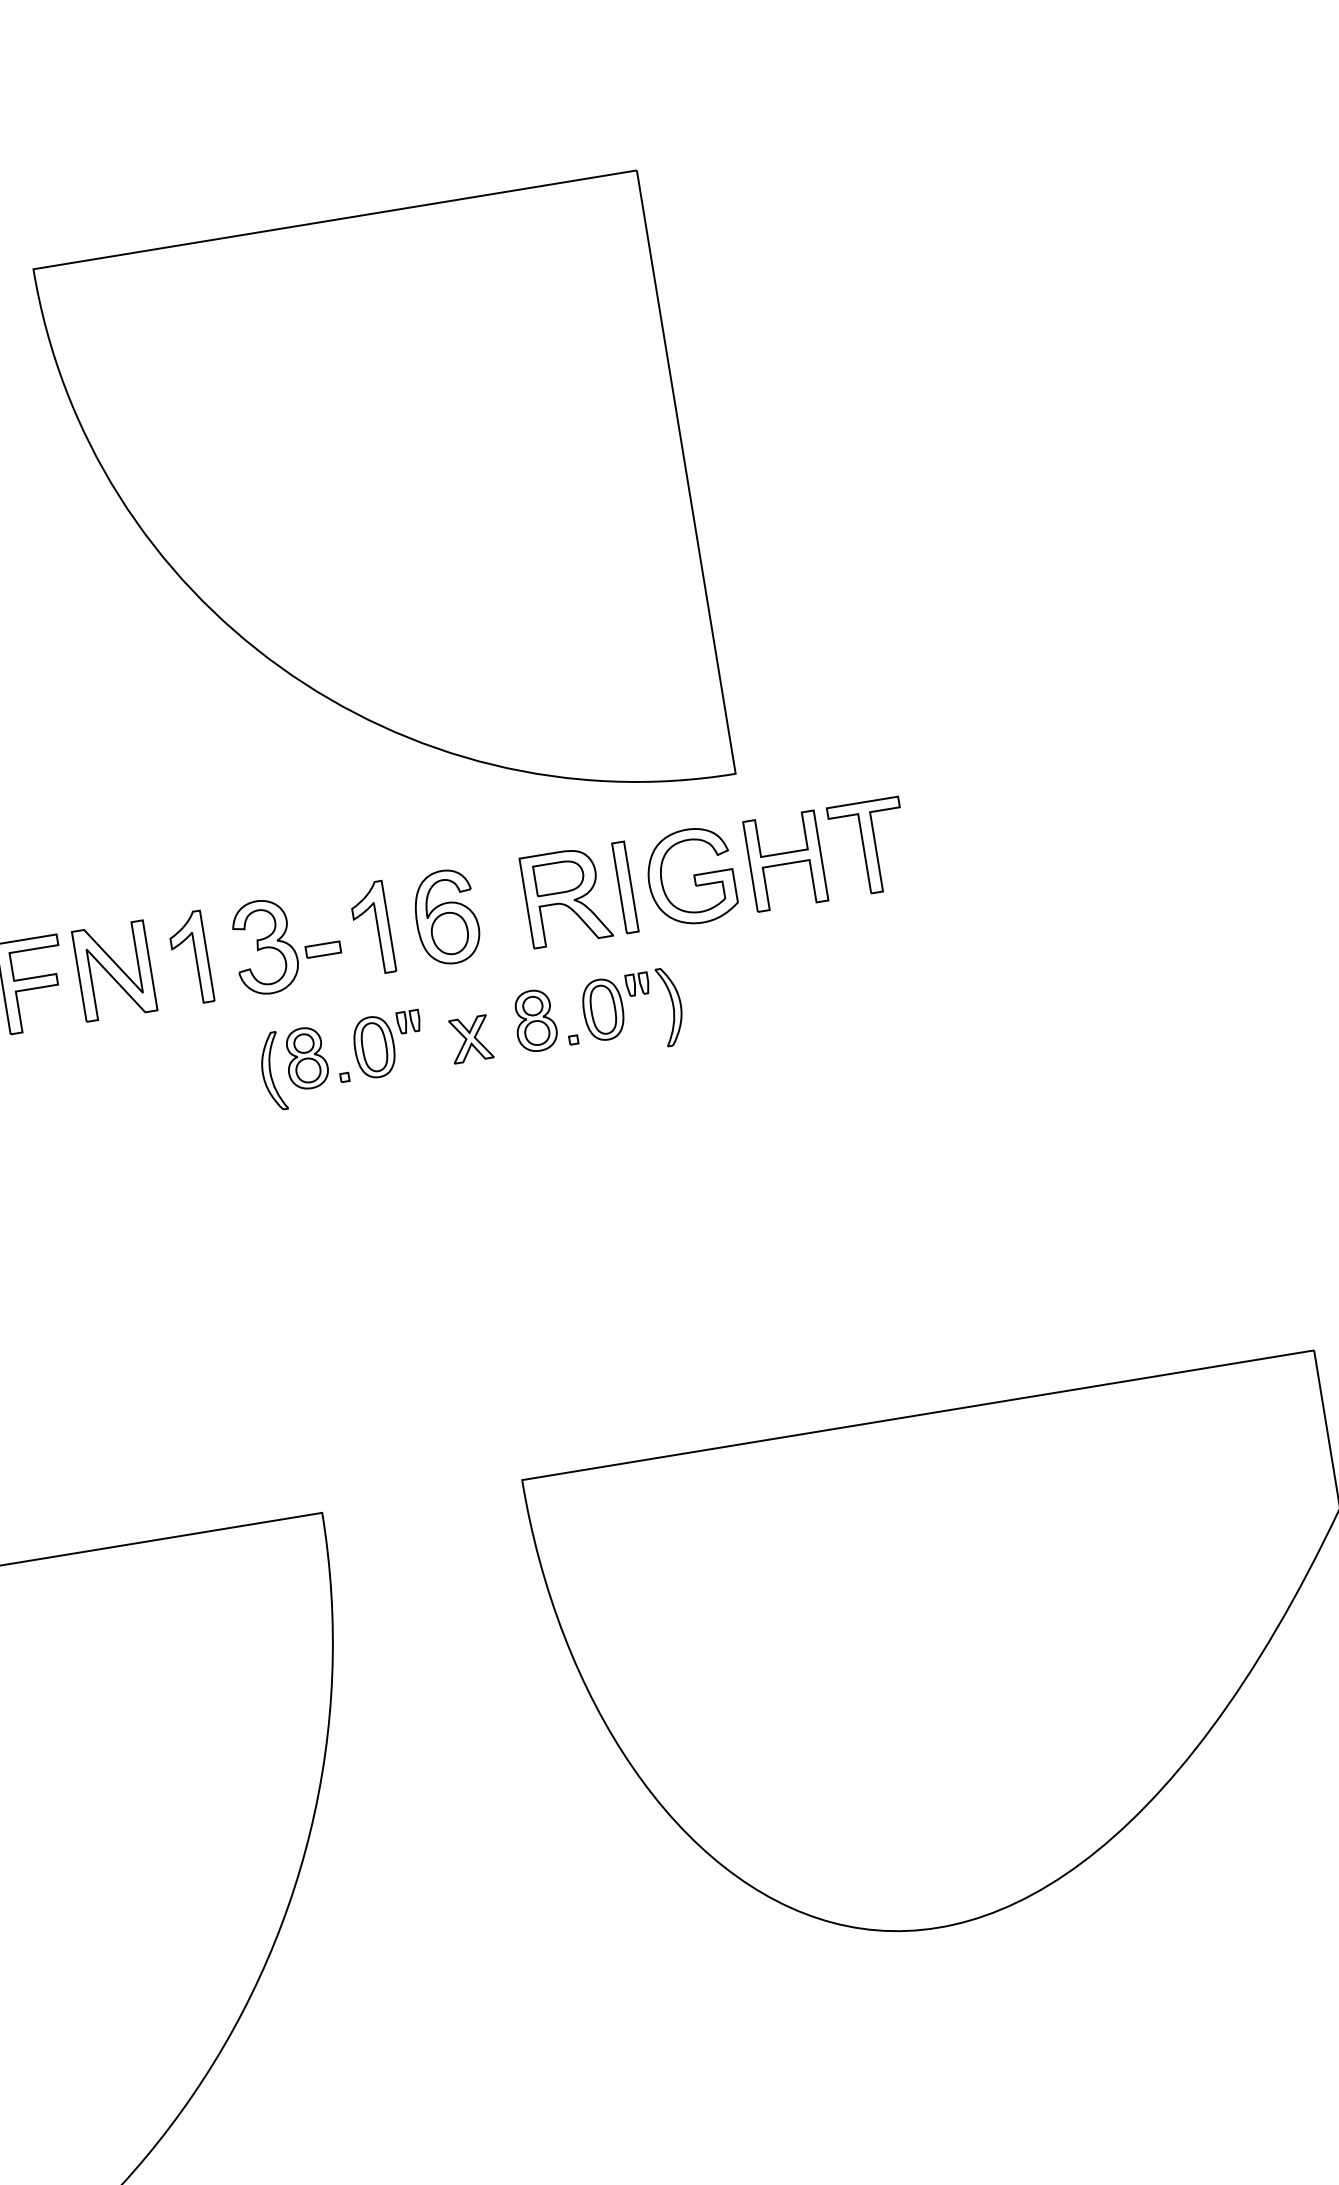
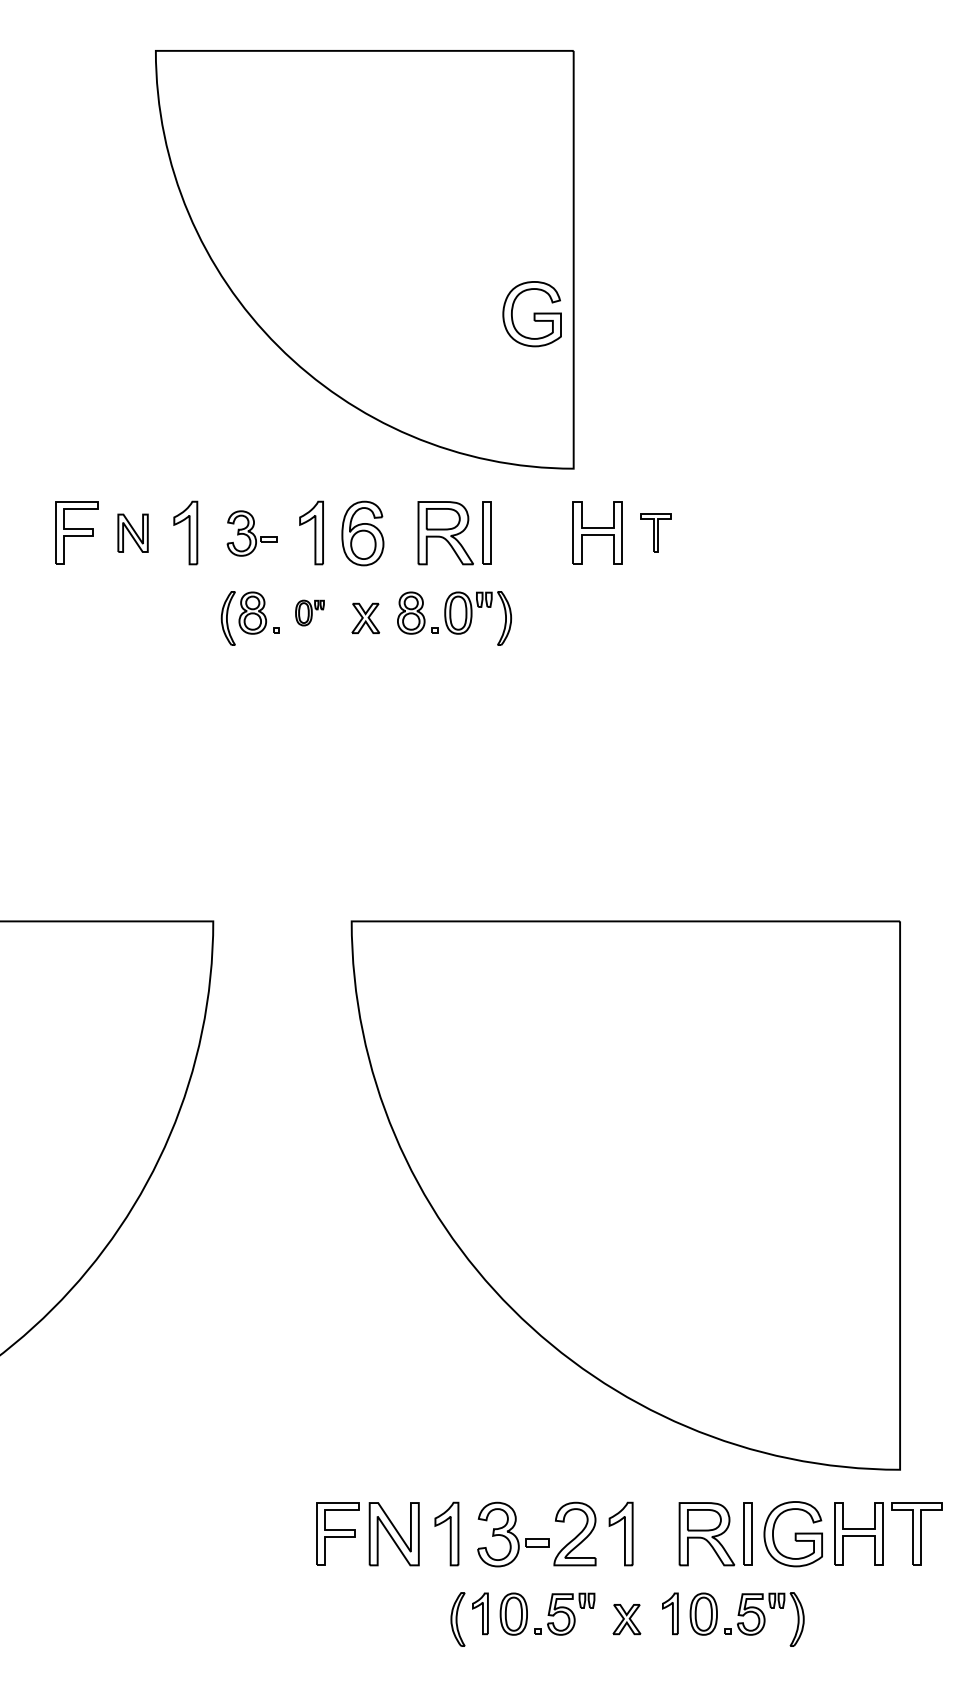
part: (868, 846) -> (655, 532), size x0.6
part: (690, 877) -> (531, 314), moved
part: (287, 943) -> (252, 533), size x0.7
part: (113, 971) -> (132, 533), size x0.6
part: (388, 1044) -> (309, 612), size x0.6

